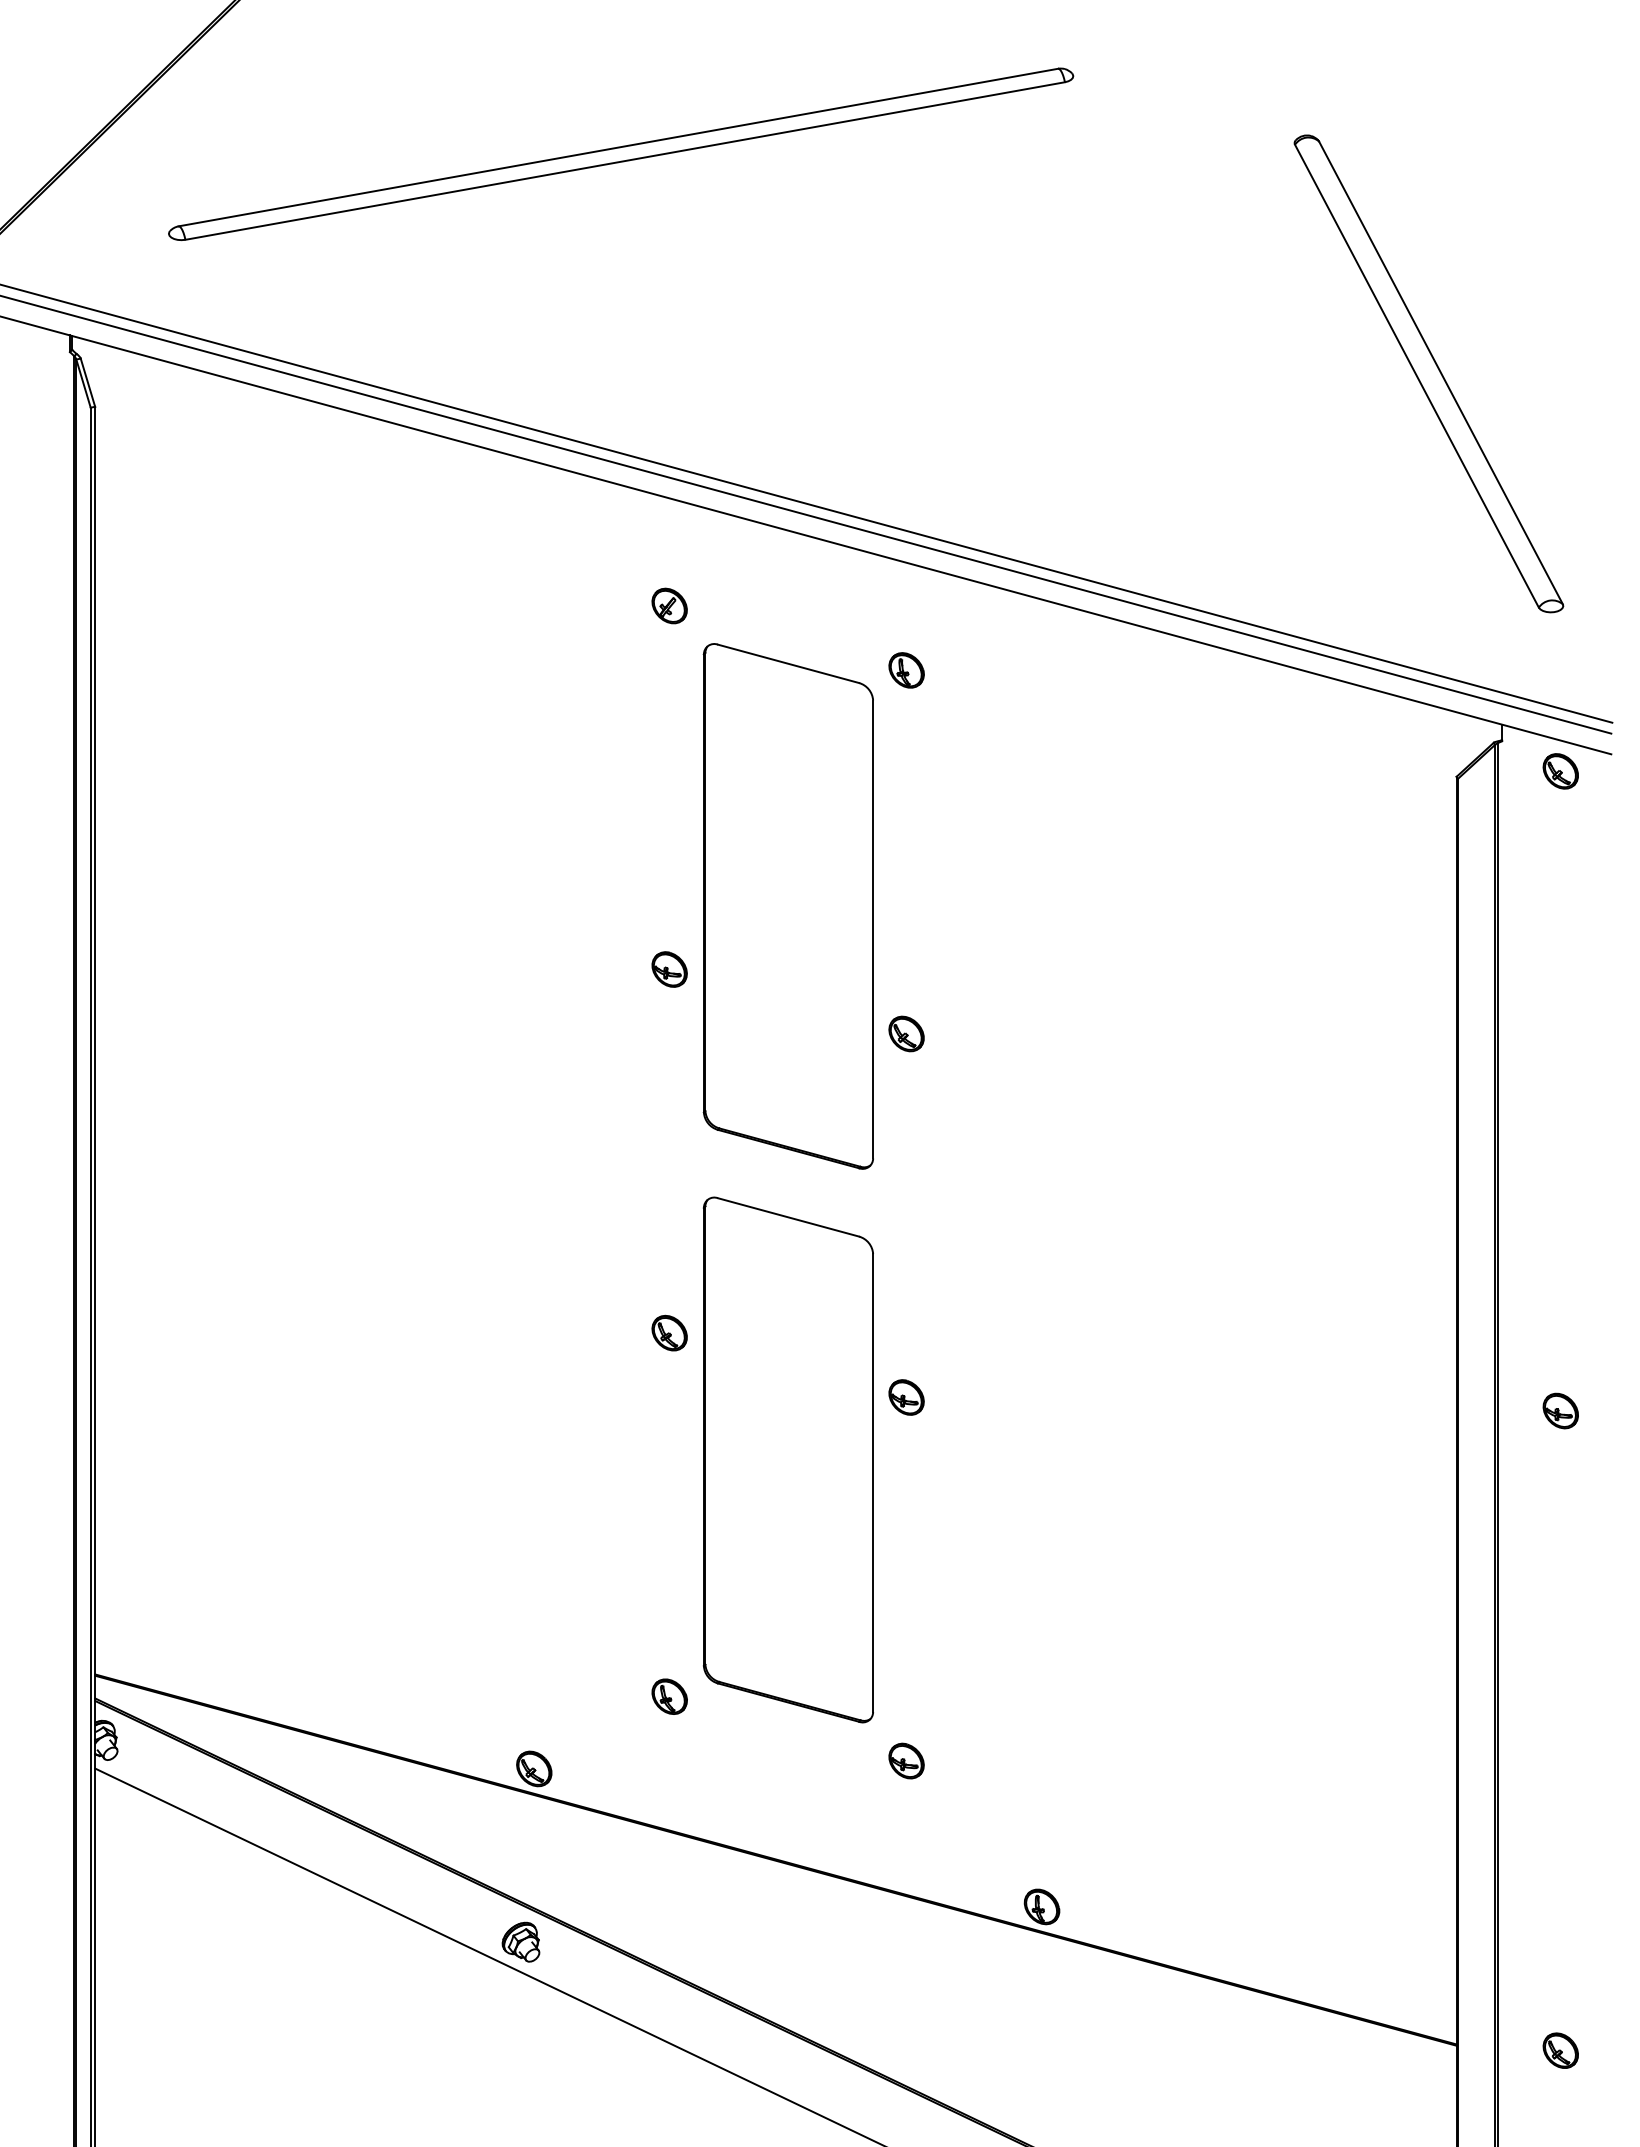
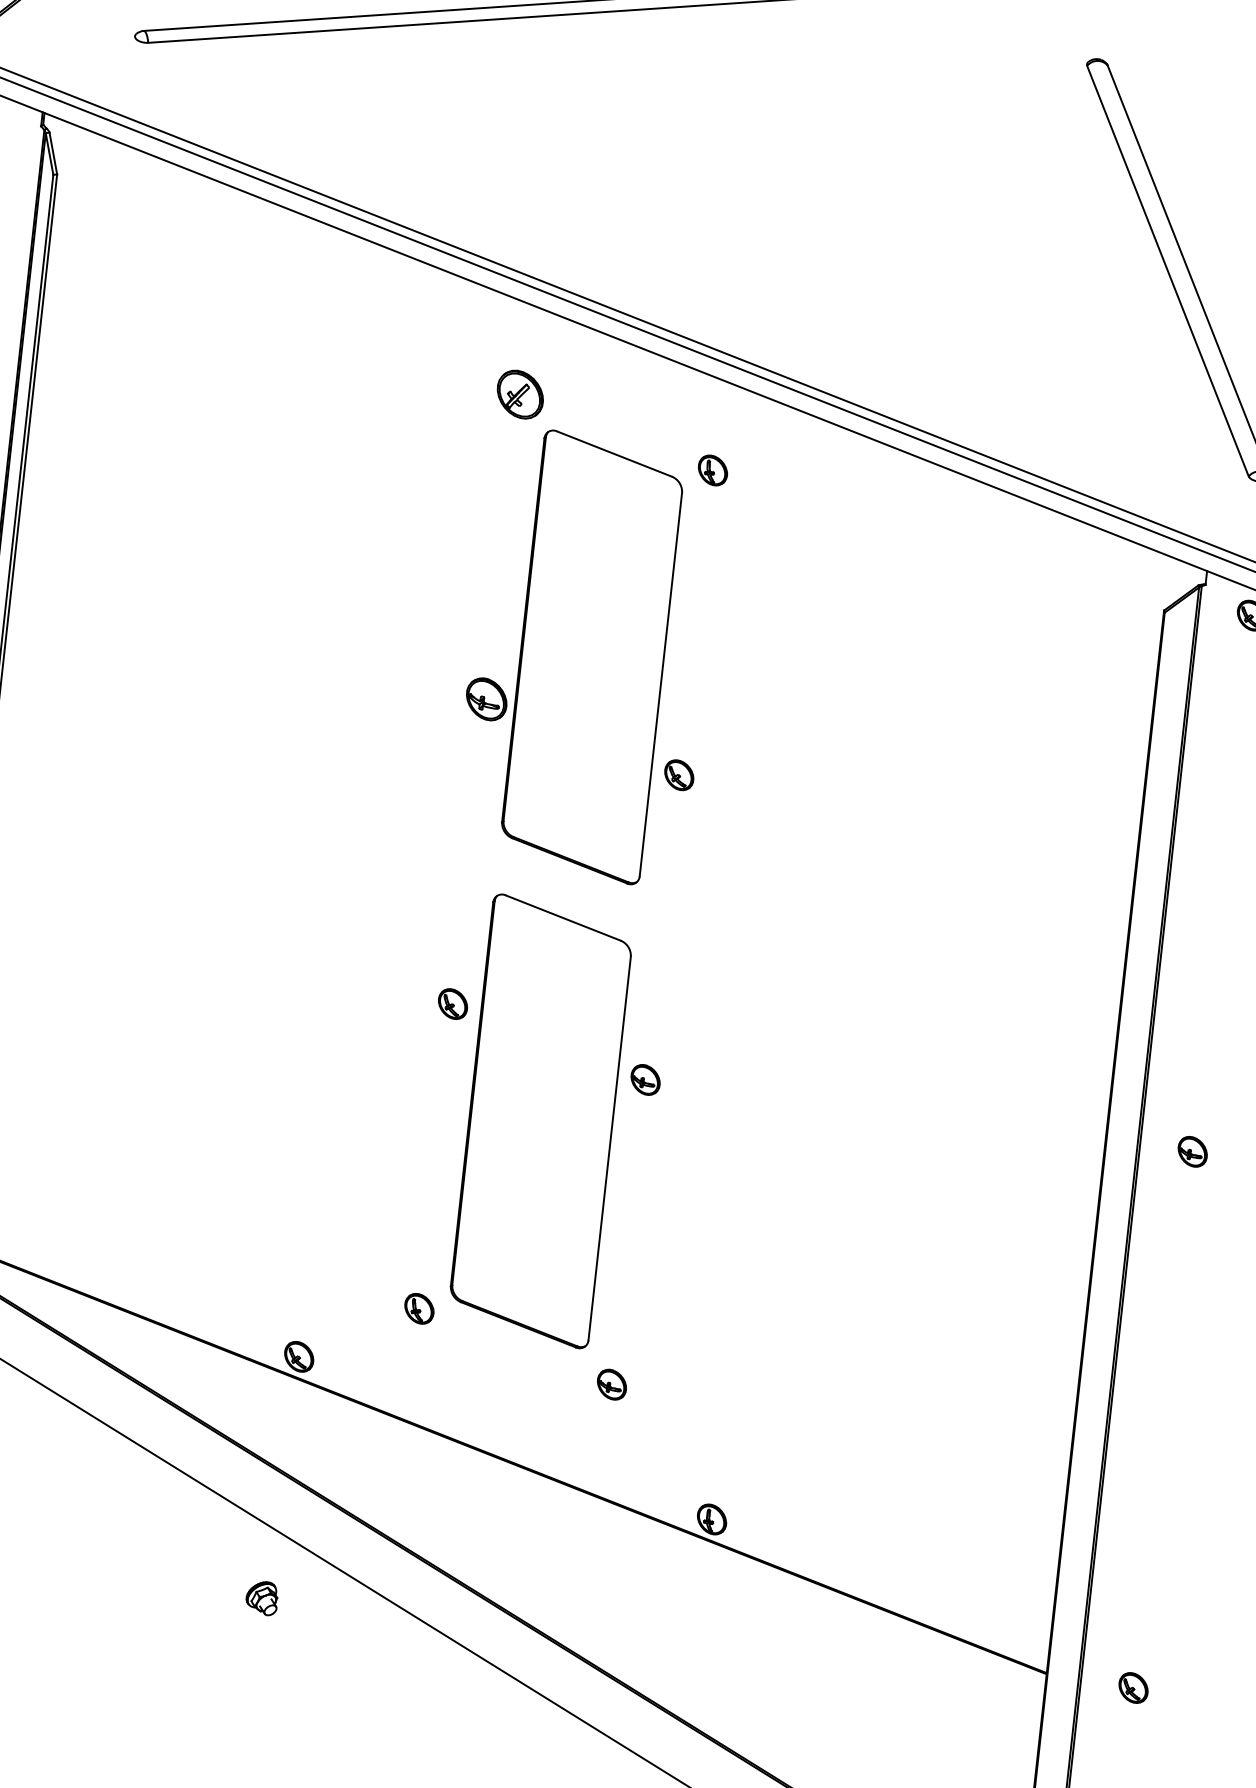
part: (669, 605) -> (520, 394), size x1.6
part: (669, 969) -> (486, 699), size x1.4
part: (520, 1941) -> (261, 1597), moved

